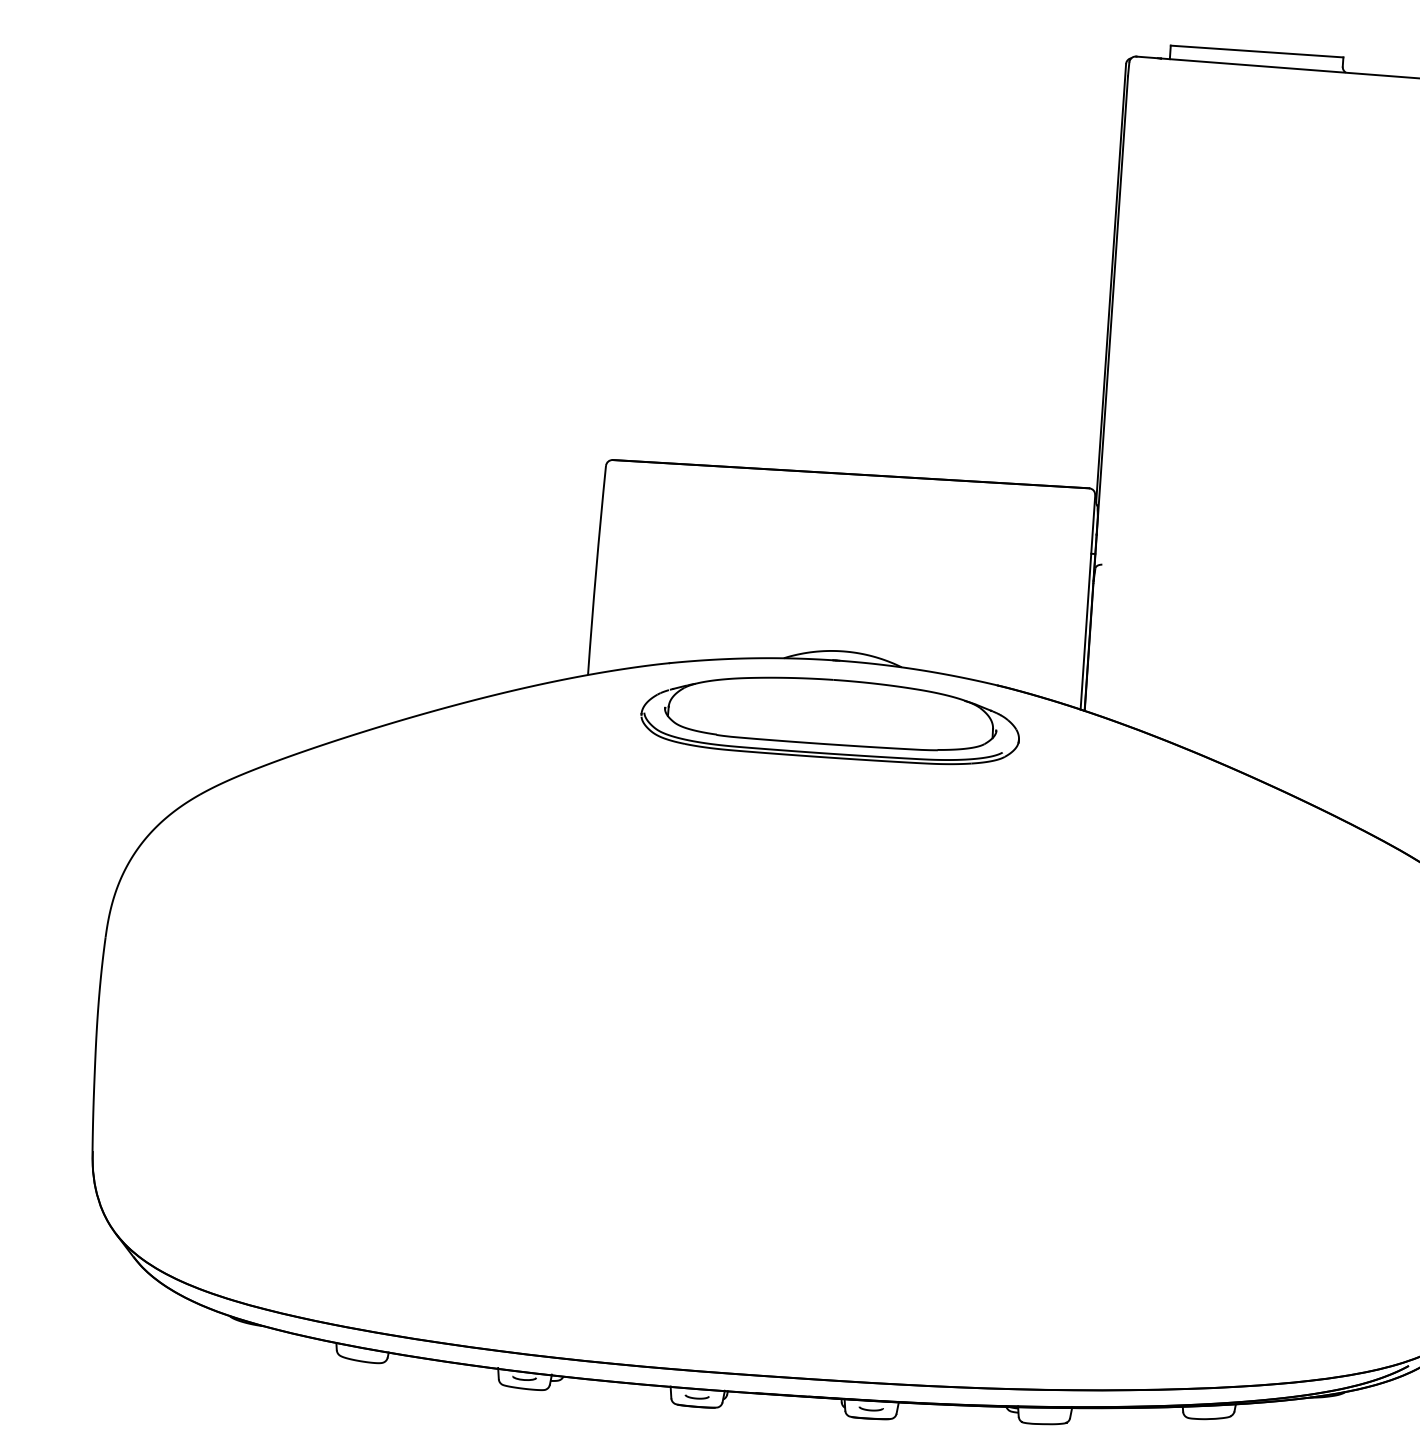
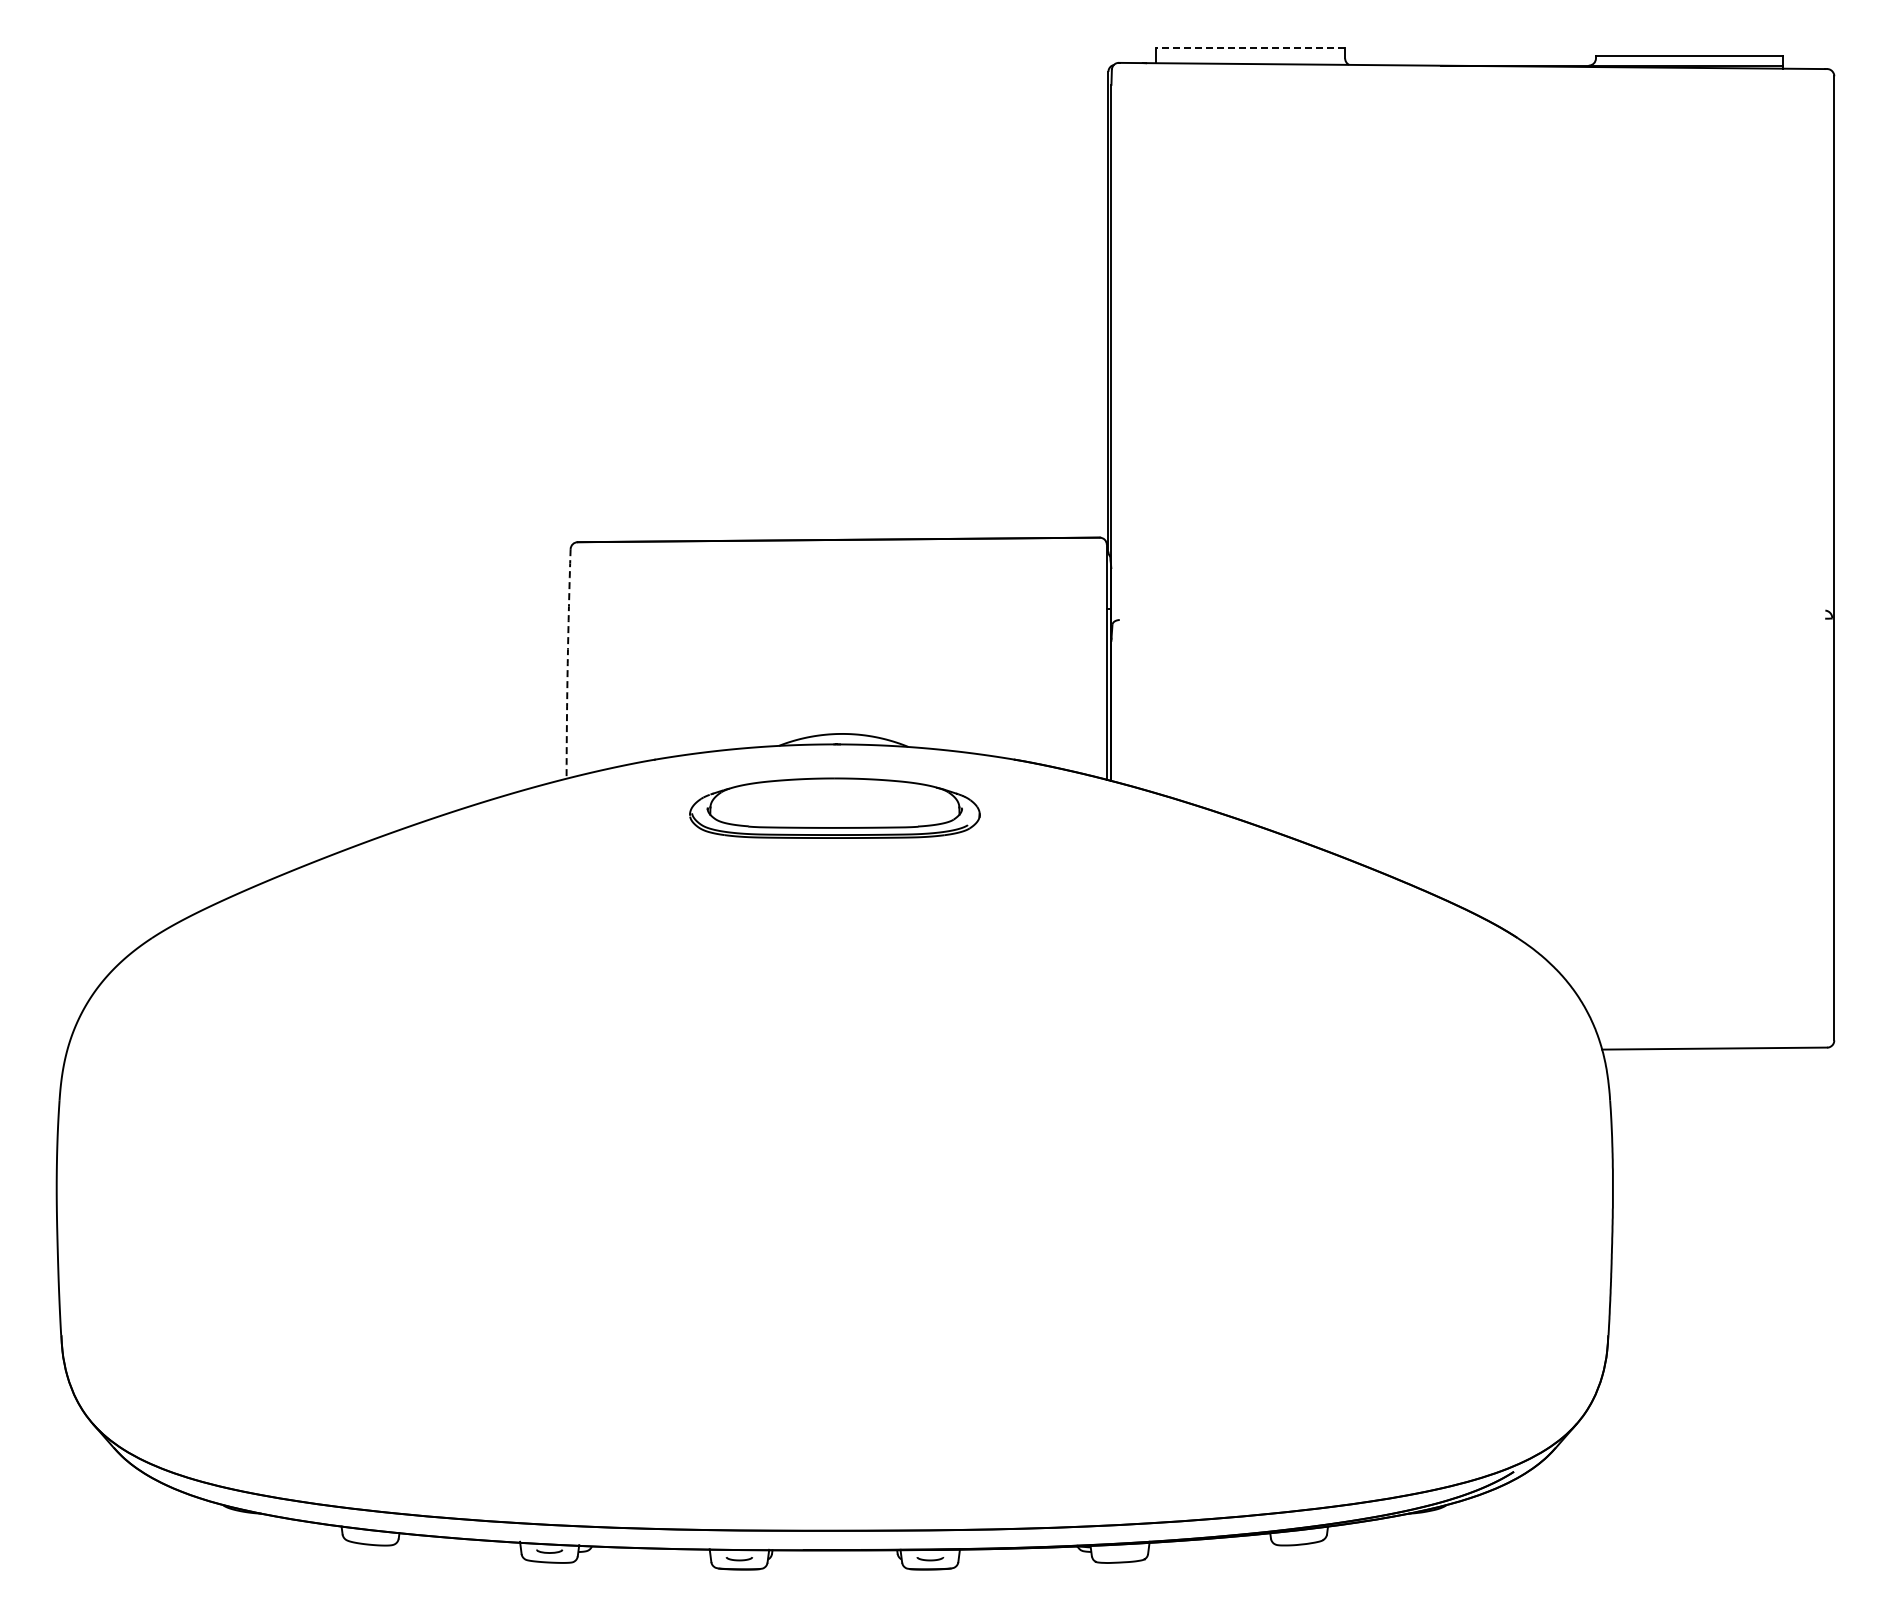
line: (1257, 51) -> (1250, 48), solid -> dashed
arc: (596, 570) -> (567, 663), solid -> dashed
part: (830, 717) -> (834, 807), size x0.7

